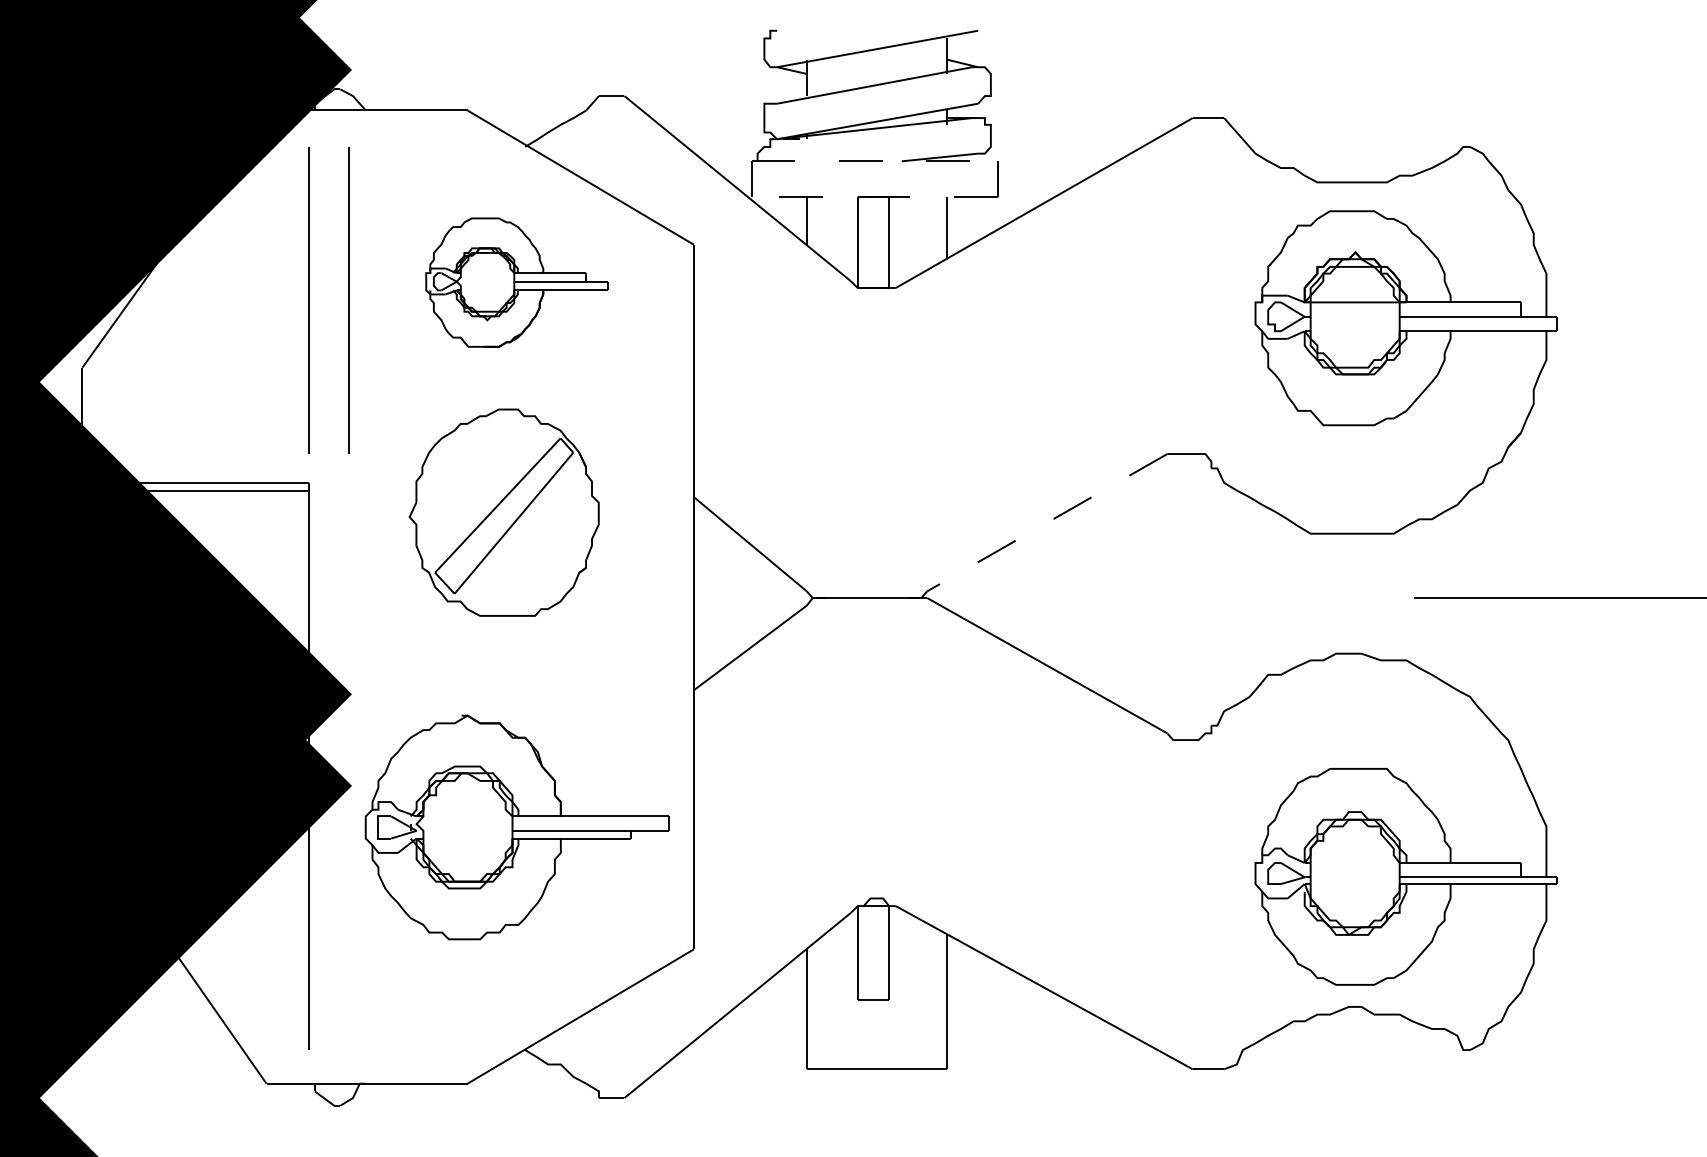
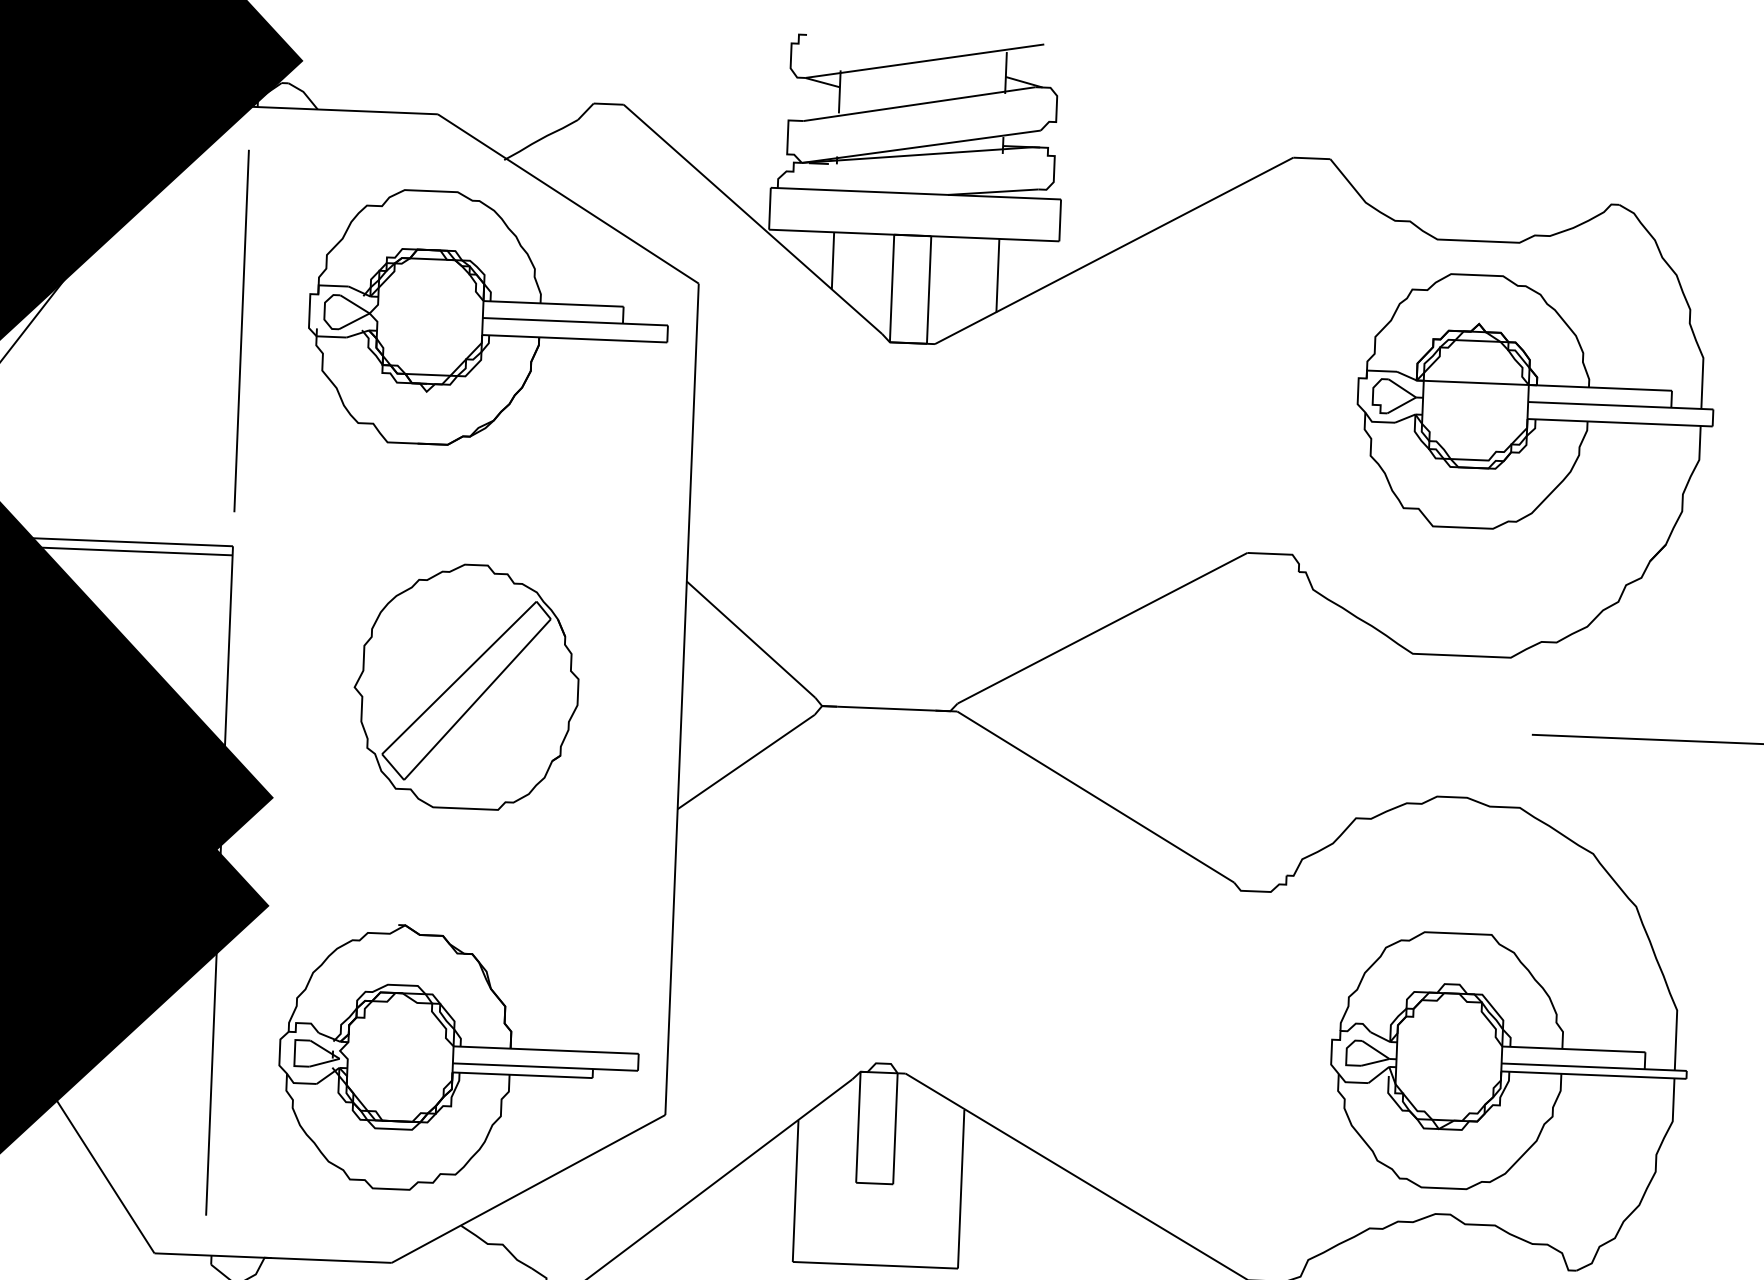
line: (874, 161) -> (915, 193), dashed -> solid
line: (874, 196) -> (914, 235), dashed -> solid
part: (516, 282) -> (487, 319), size x1.67
line: (348, 300) -> (288, 332), removed
part: (503, 512) -> (465, 686), moved
line: (1046, 522) -> (1101, 628), dashed -> solid
part: (516, 827) -> (457, 1059), moved

